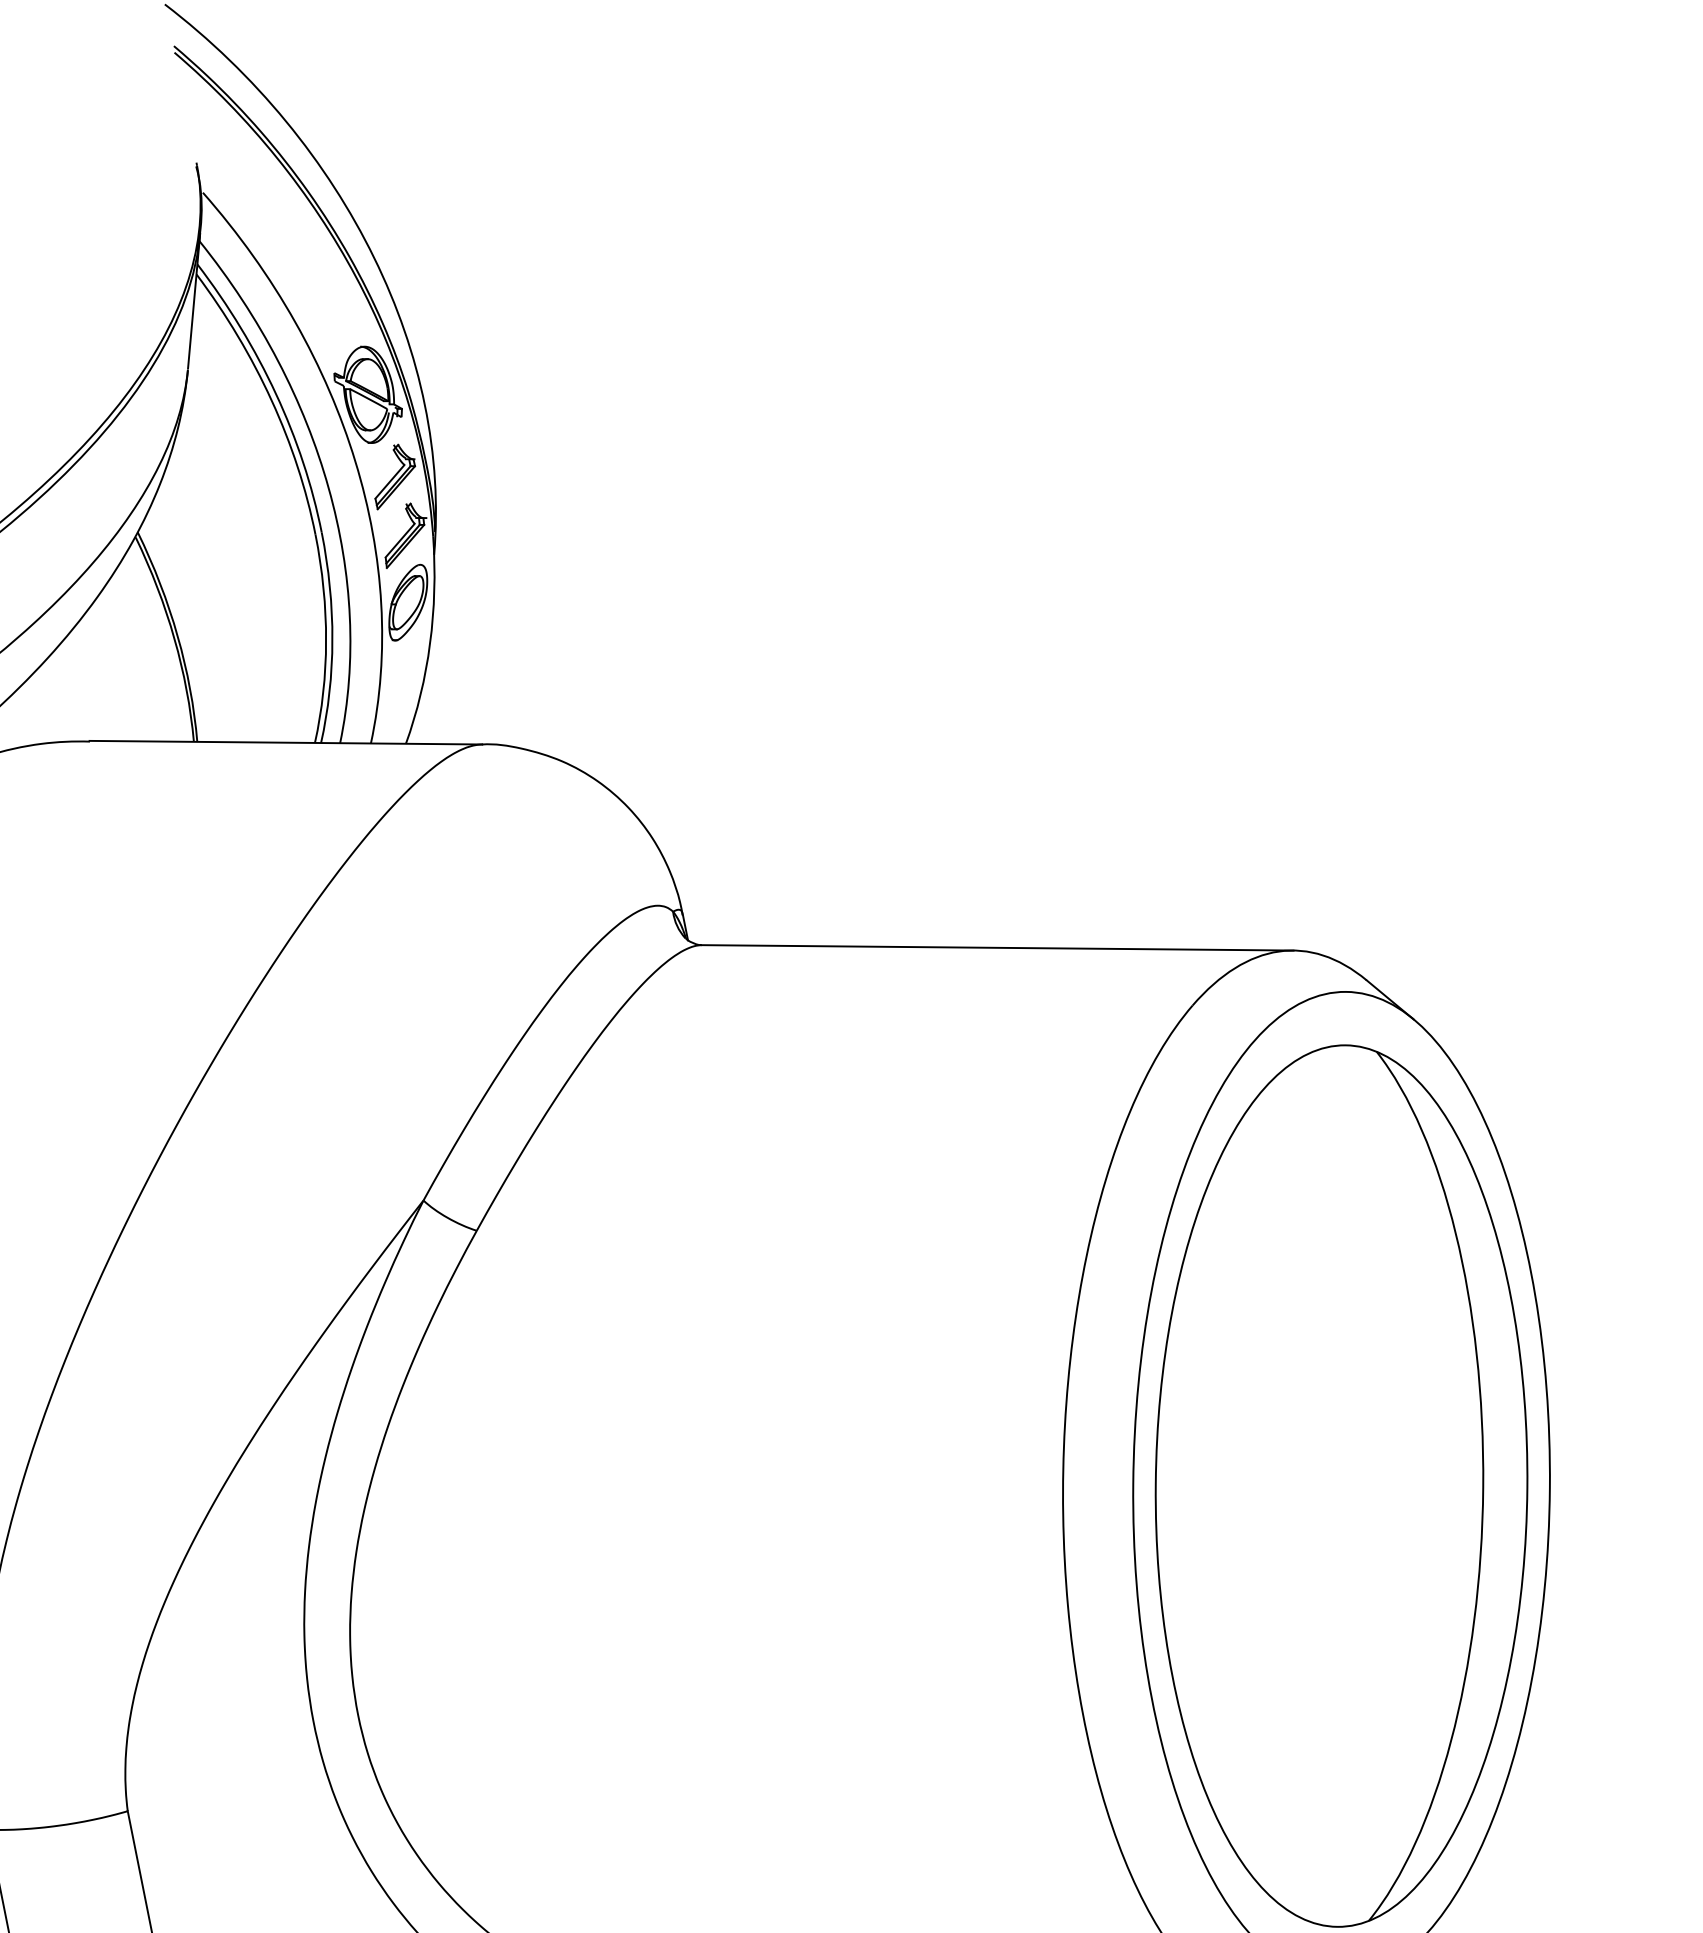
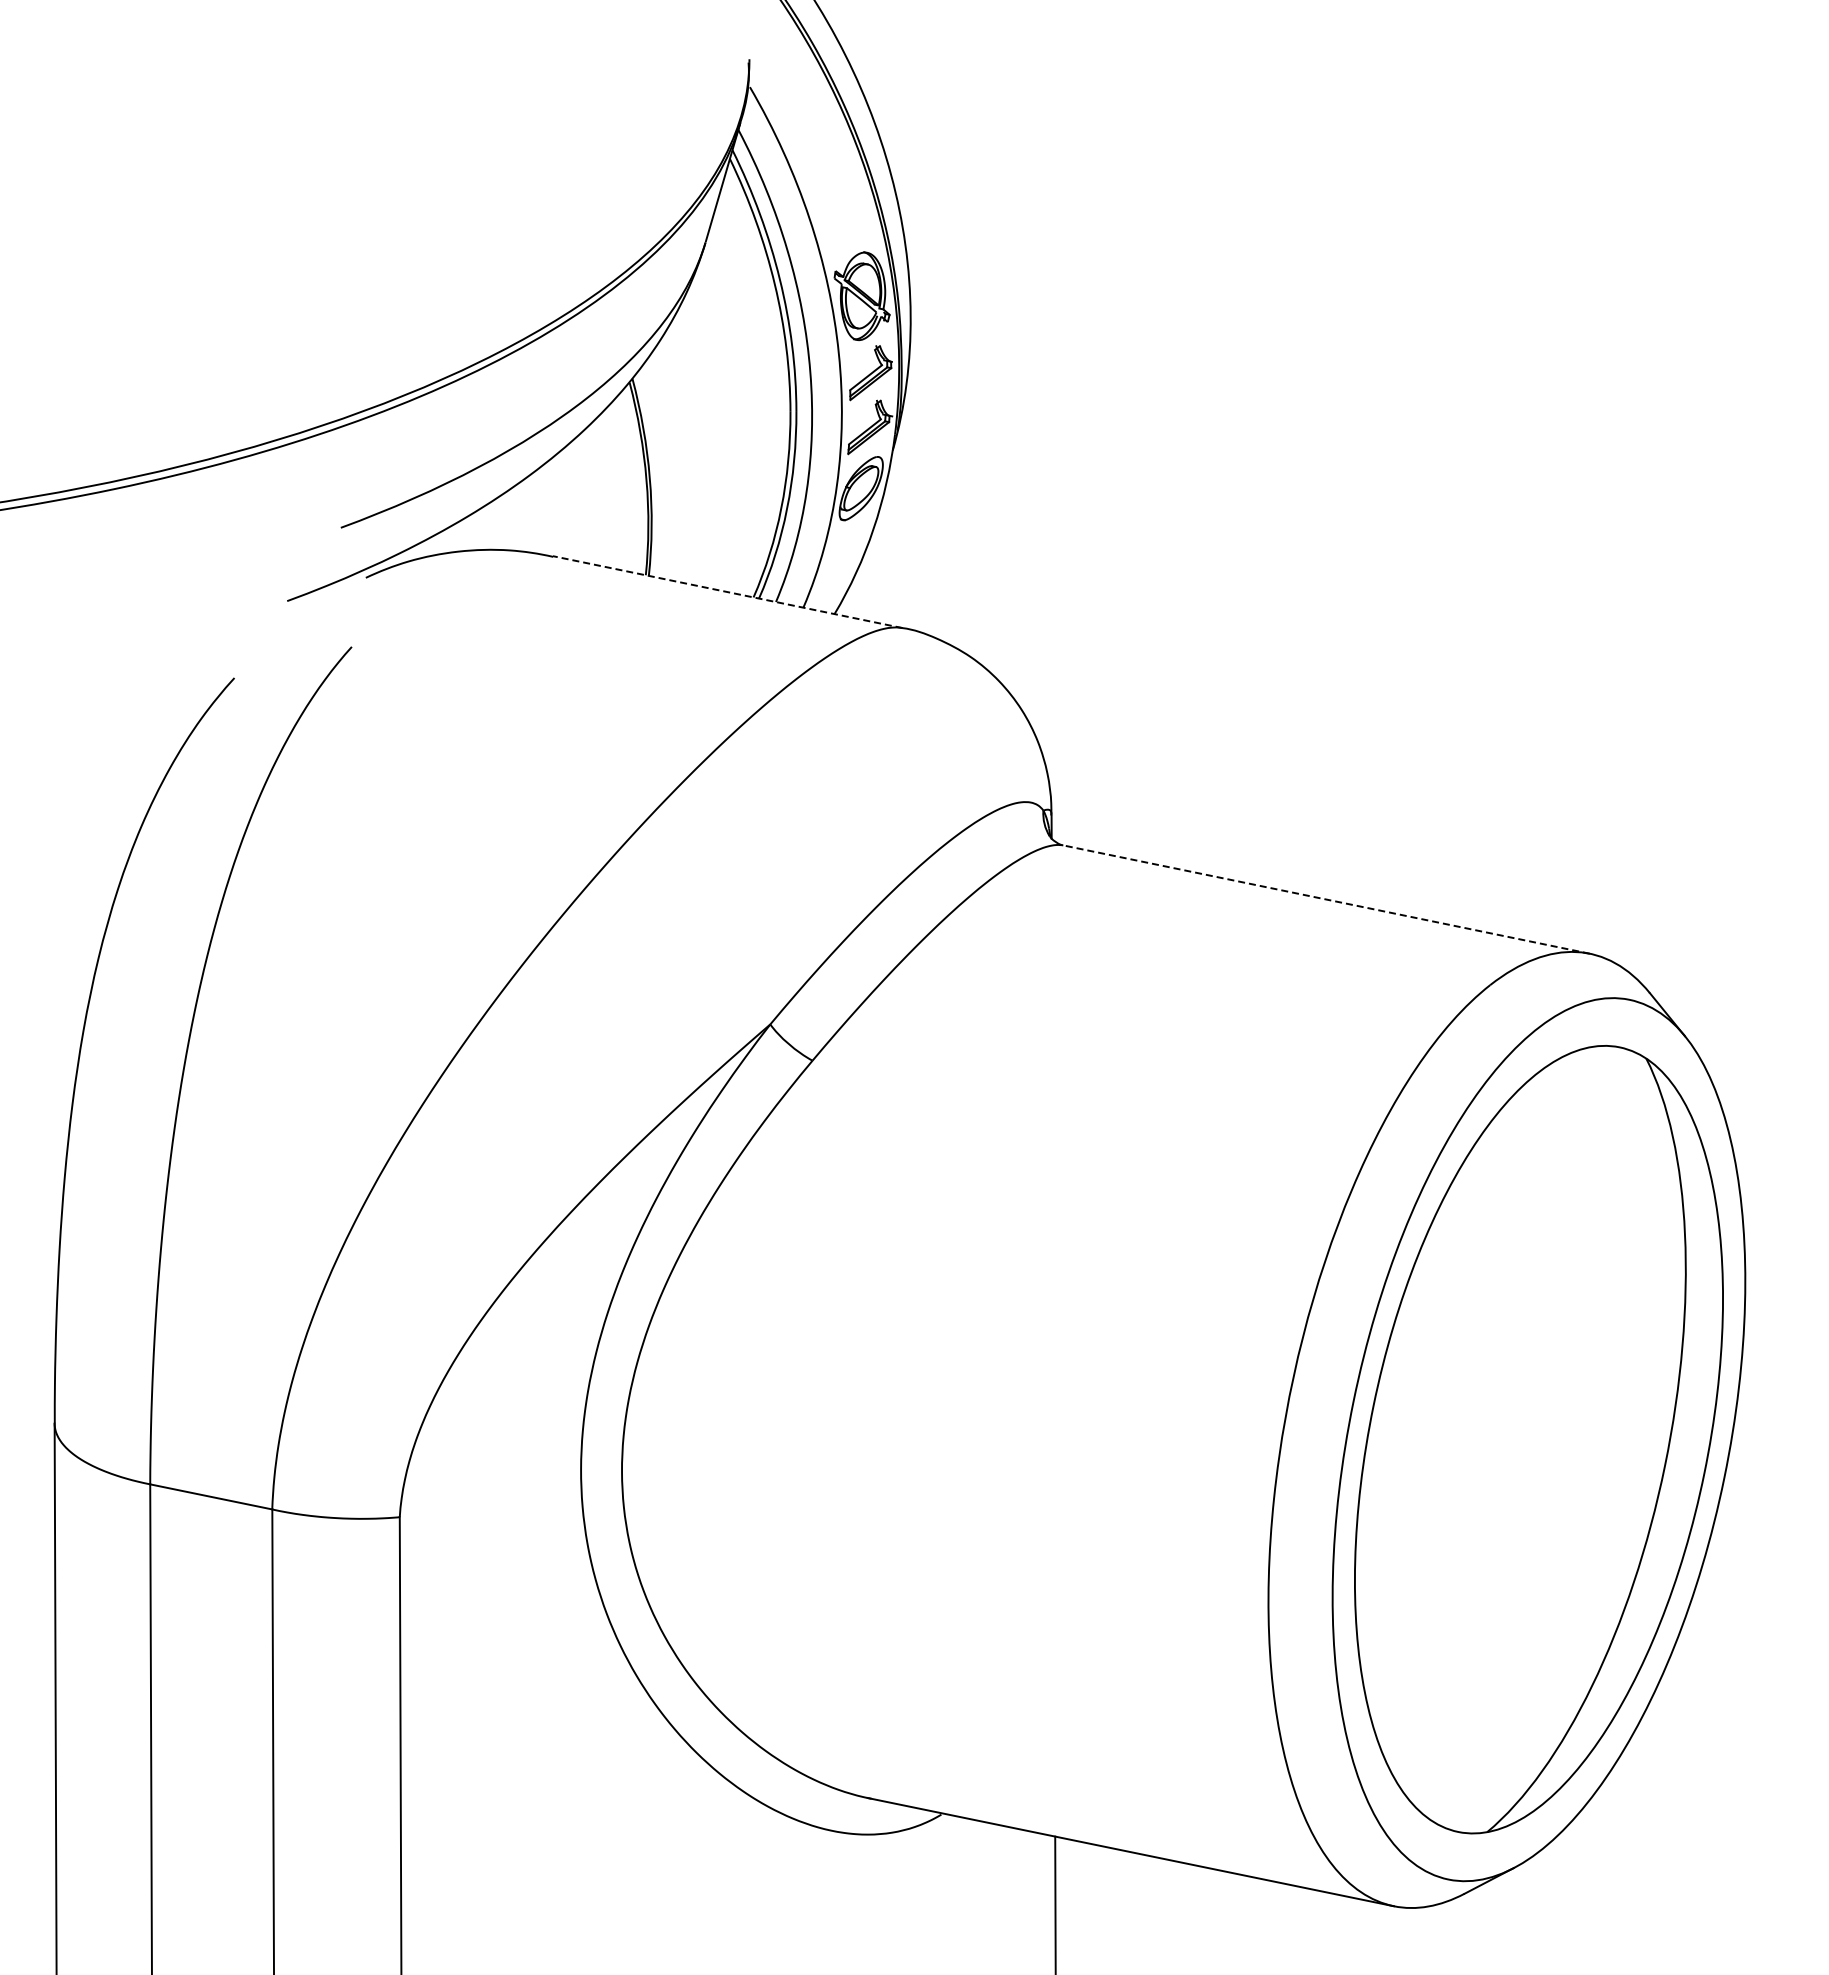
line: (285, 743) -> (727, 592), solid -> dashed
line: (997, 947) -> (1326, 899), solid -> dashed

